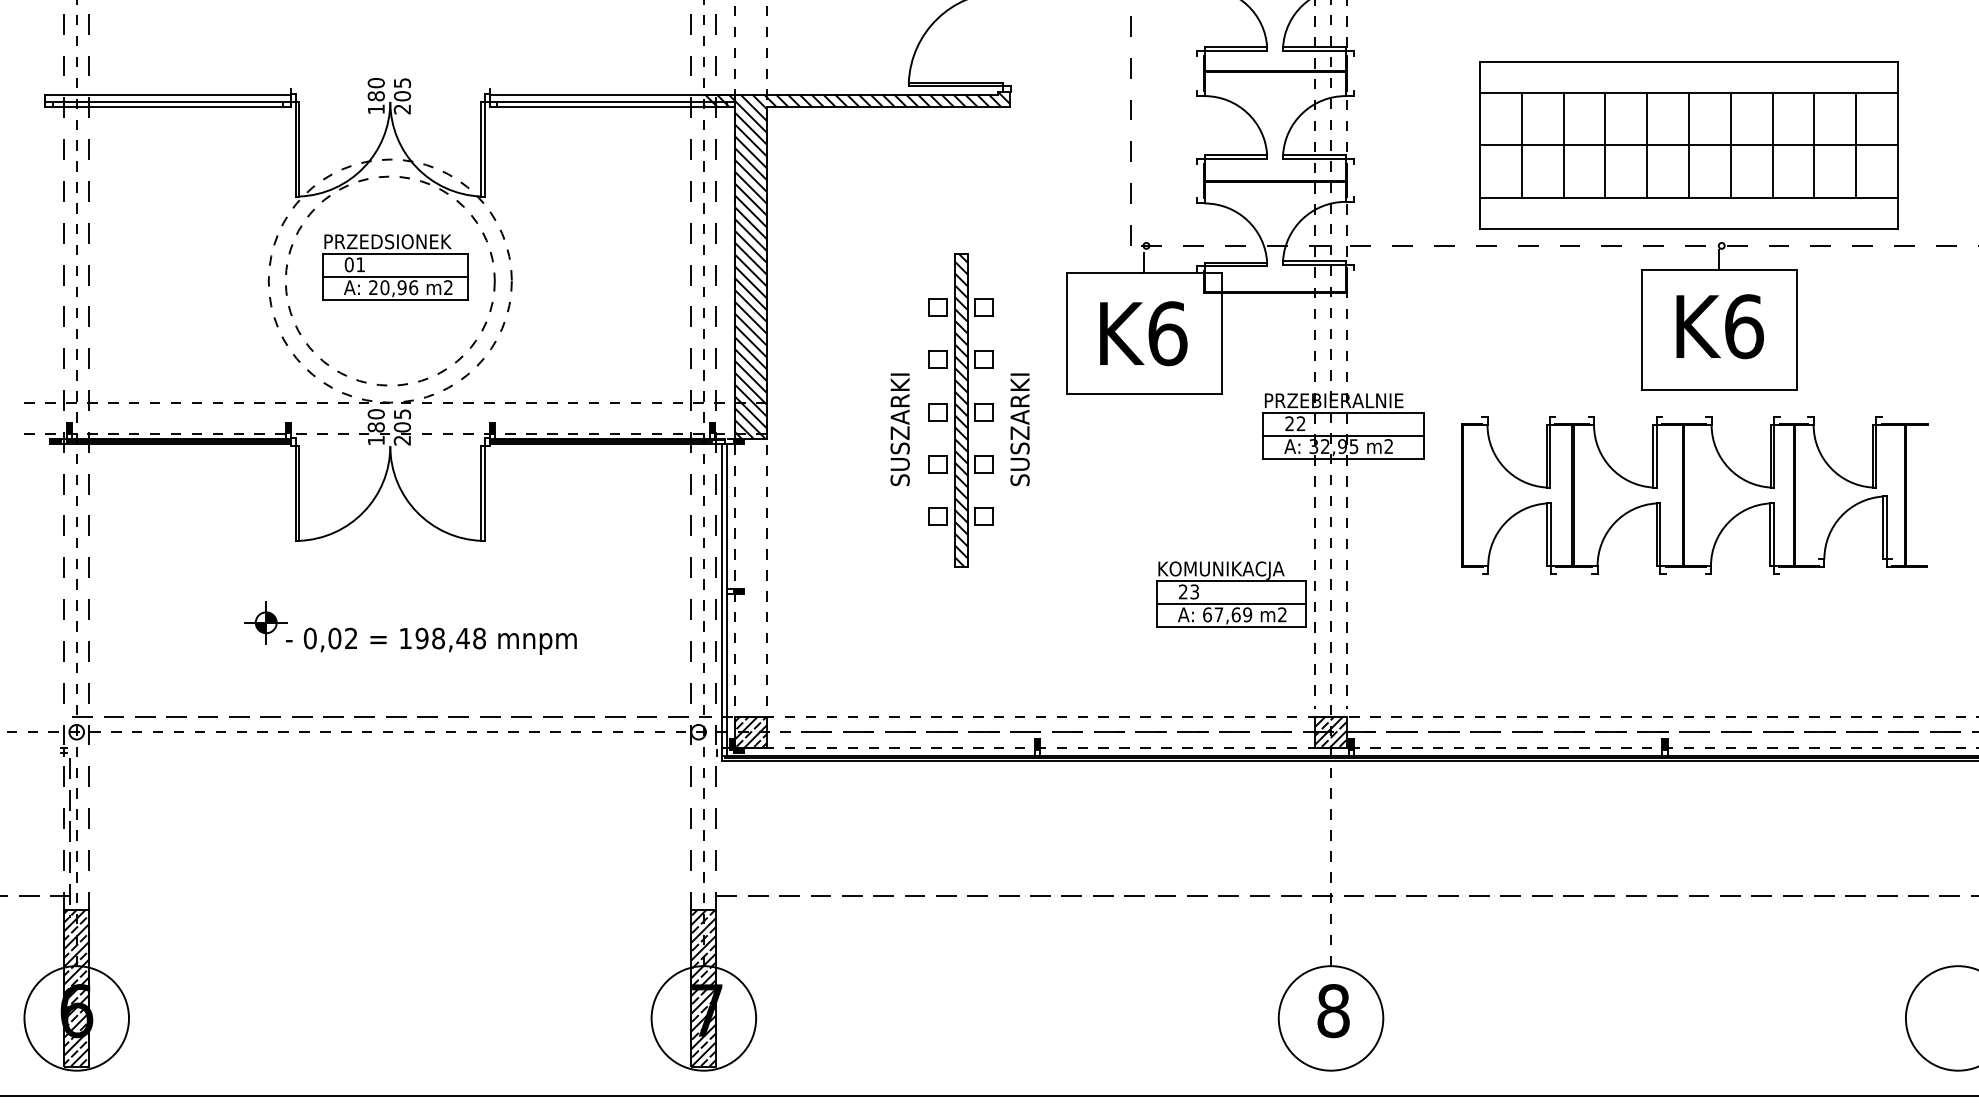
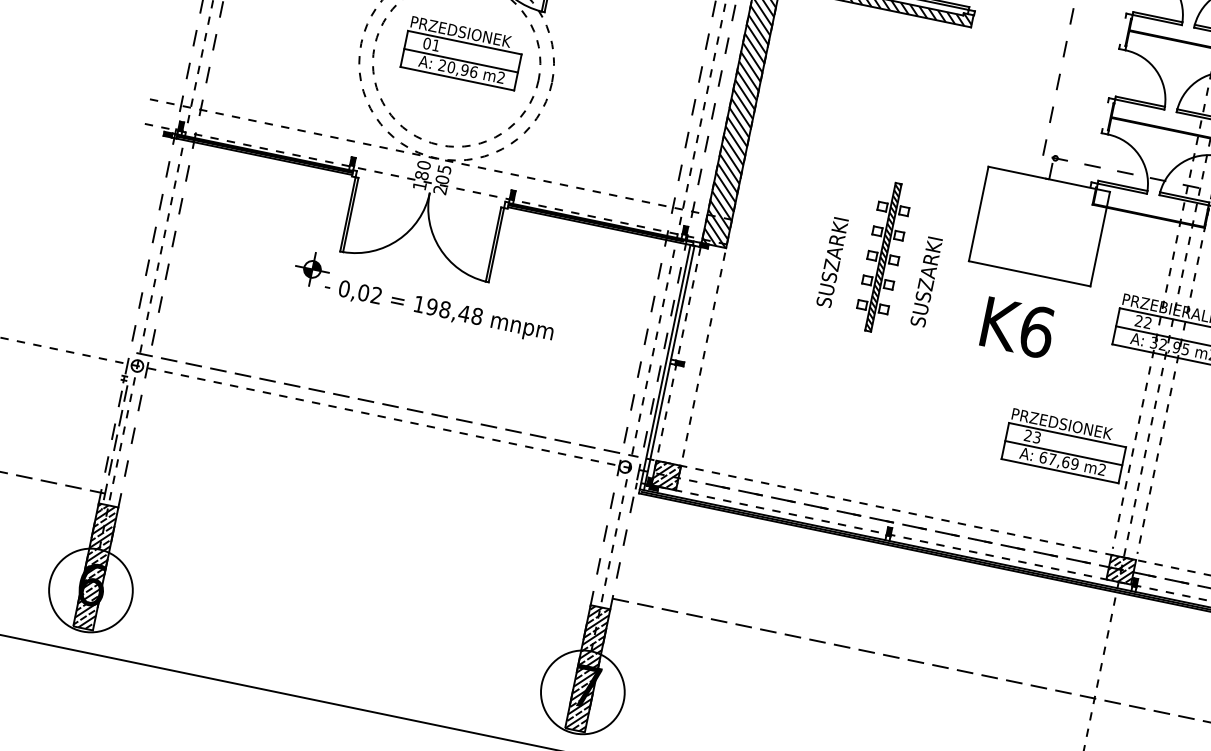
text: (1143, 333) -> (1017, 327), moved
part: (960, 410) -> (882, 257), size x0.6
text: (1222, 570) -> (1062, 425), KOMUNIKACJA -> PRZEDSIONEK
part: (410, 627) -> (424, 296), moved

